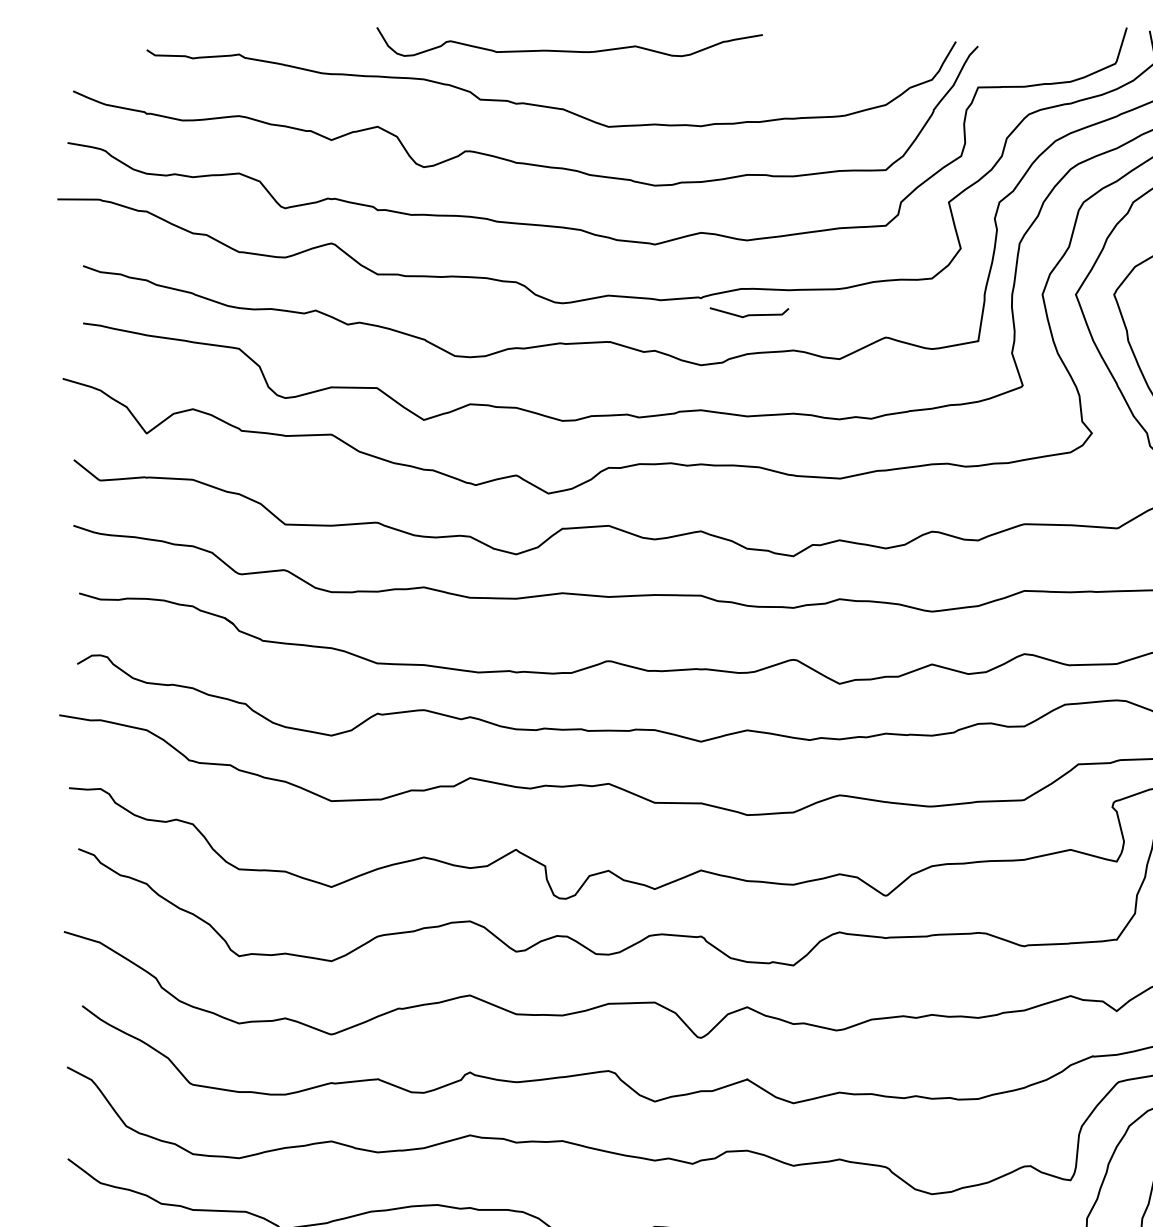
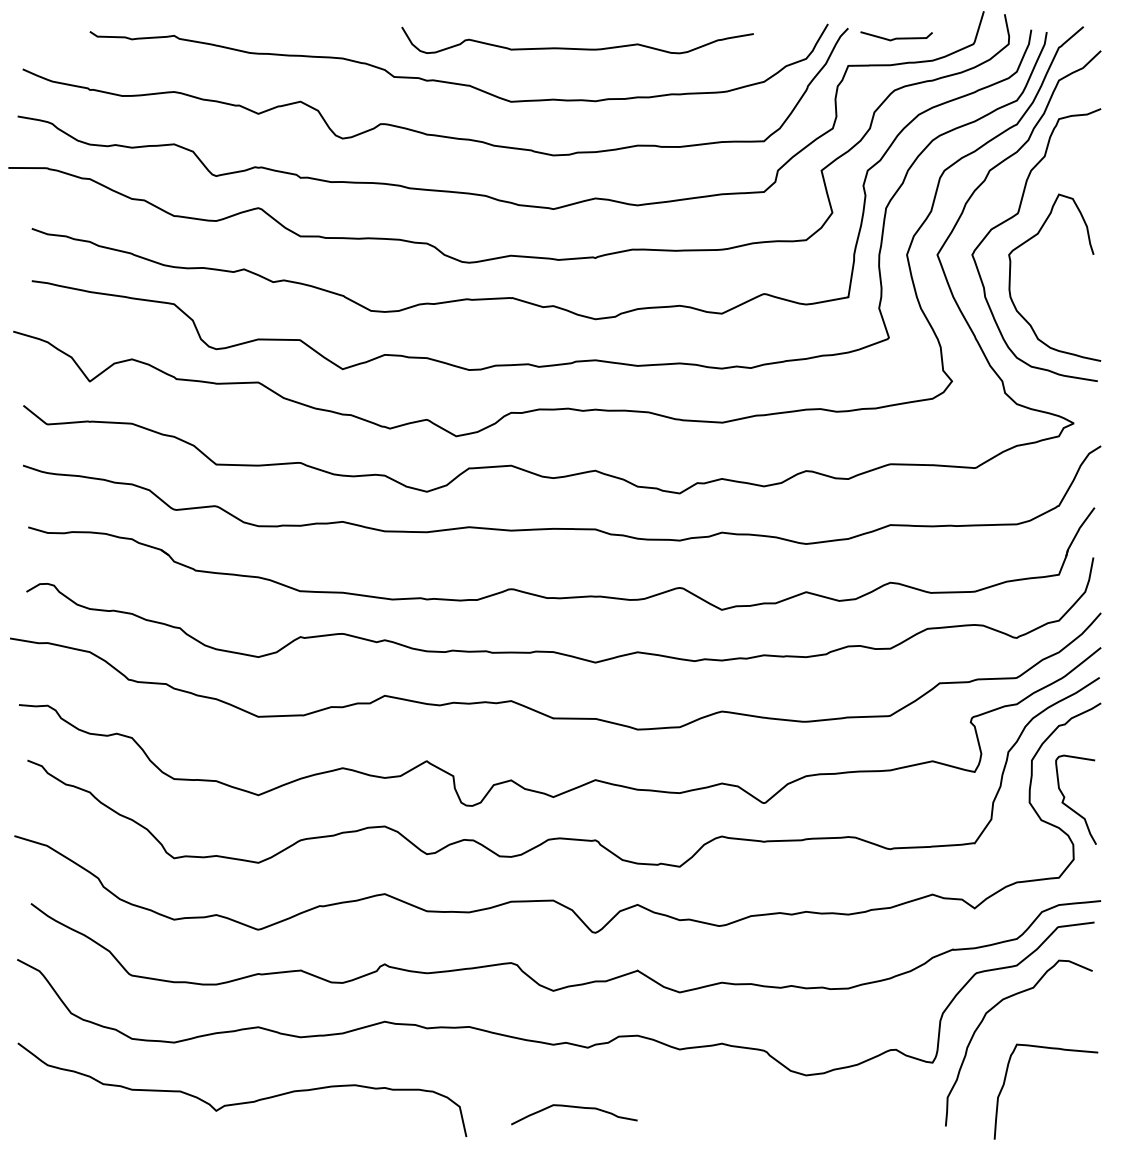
curve: (569, 50) -> (577, 48), moved
curve: (749, 313) -> (896, 37), moved

